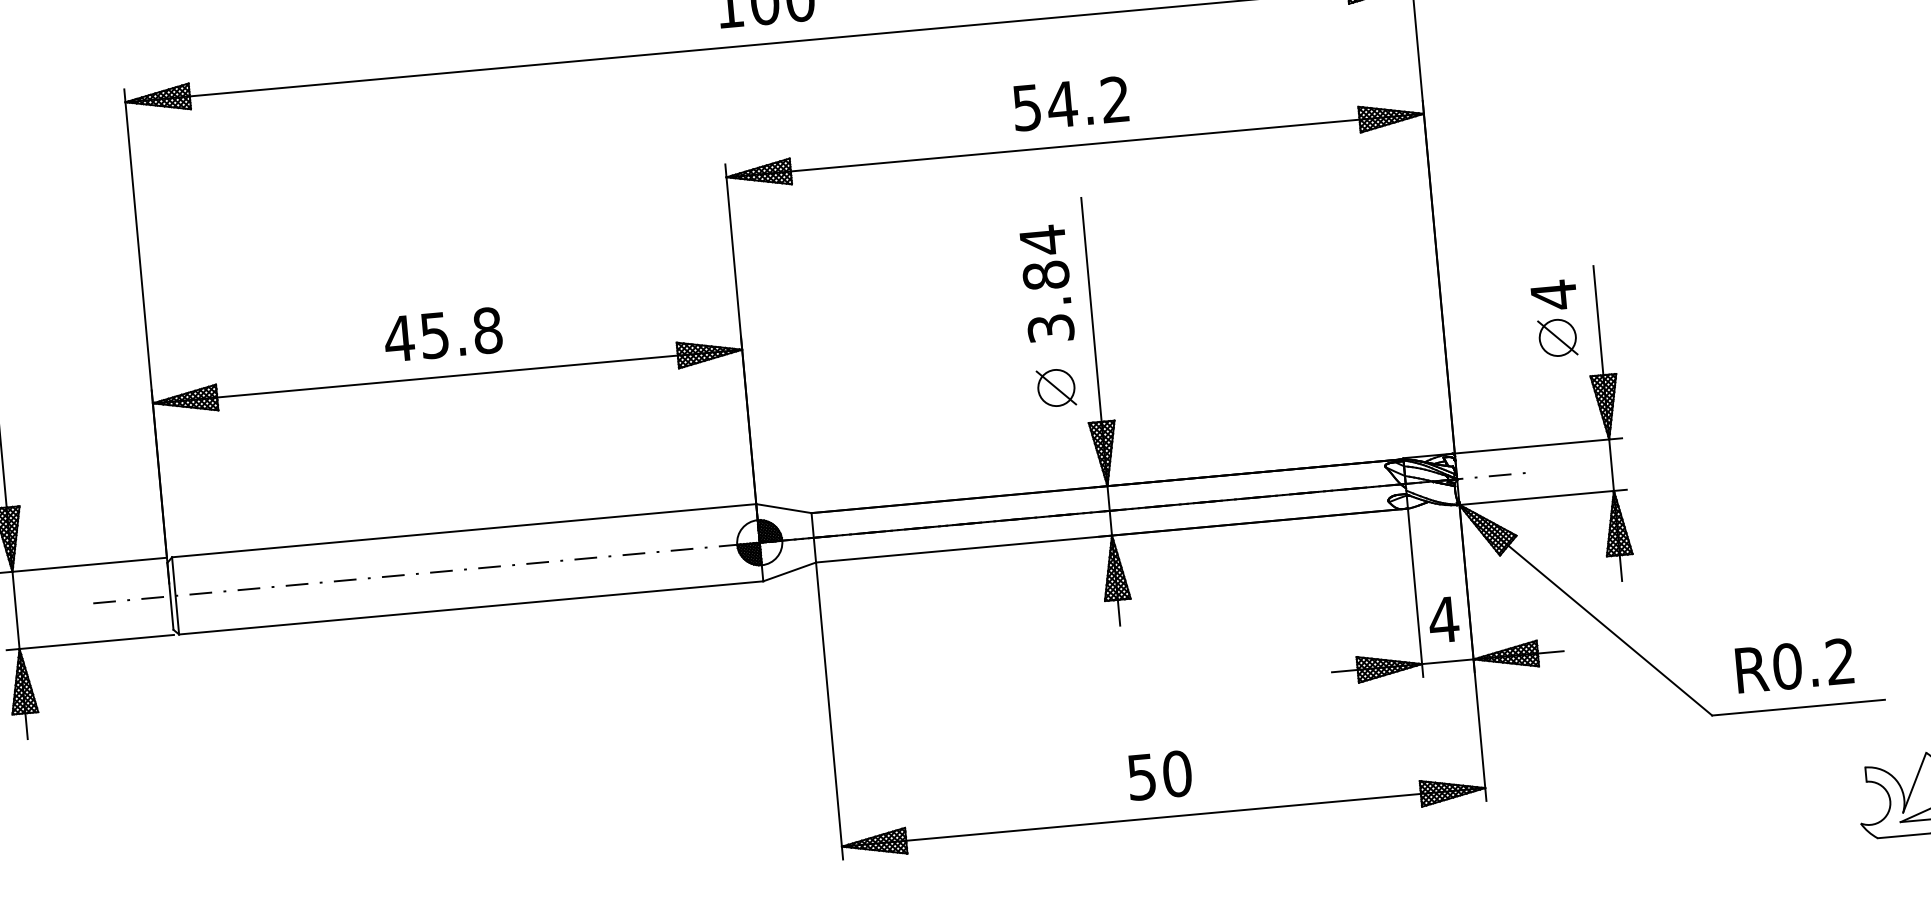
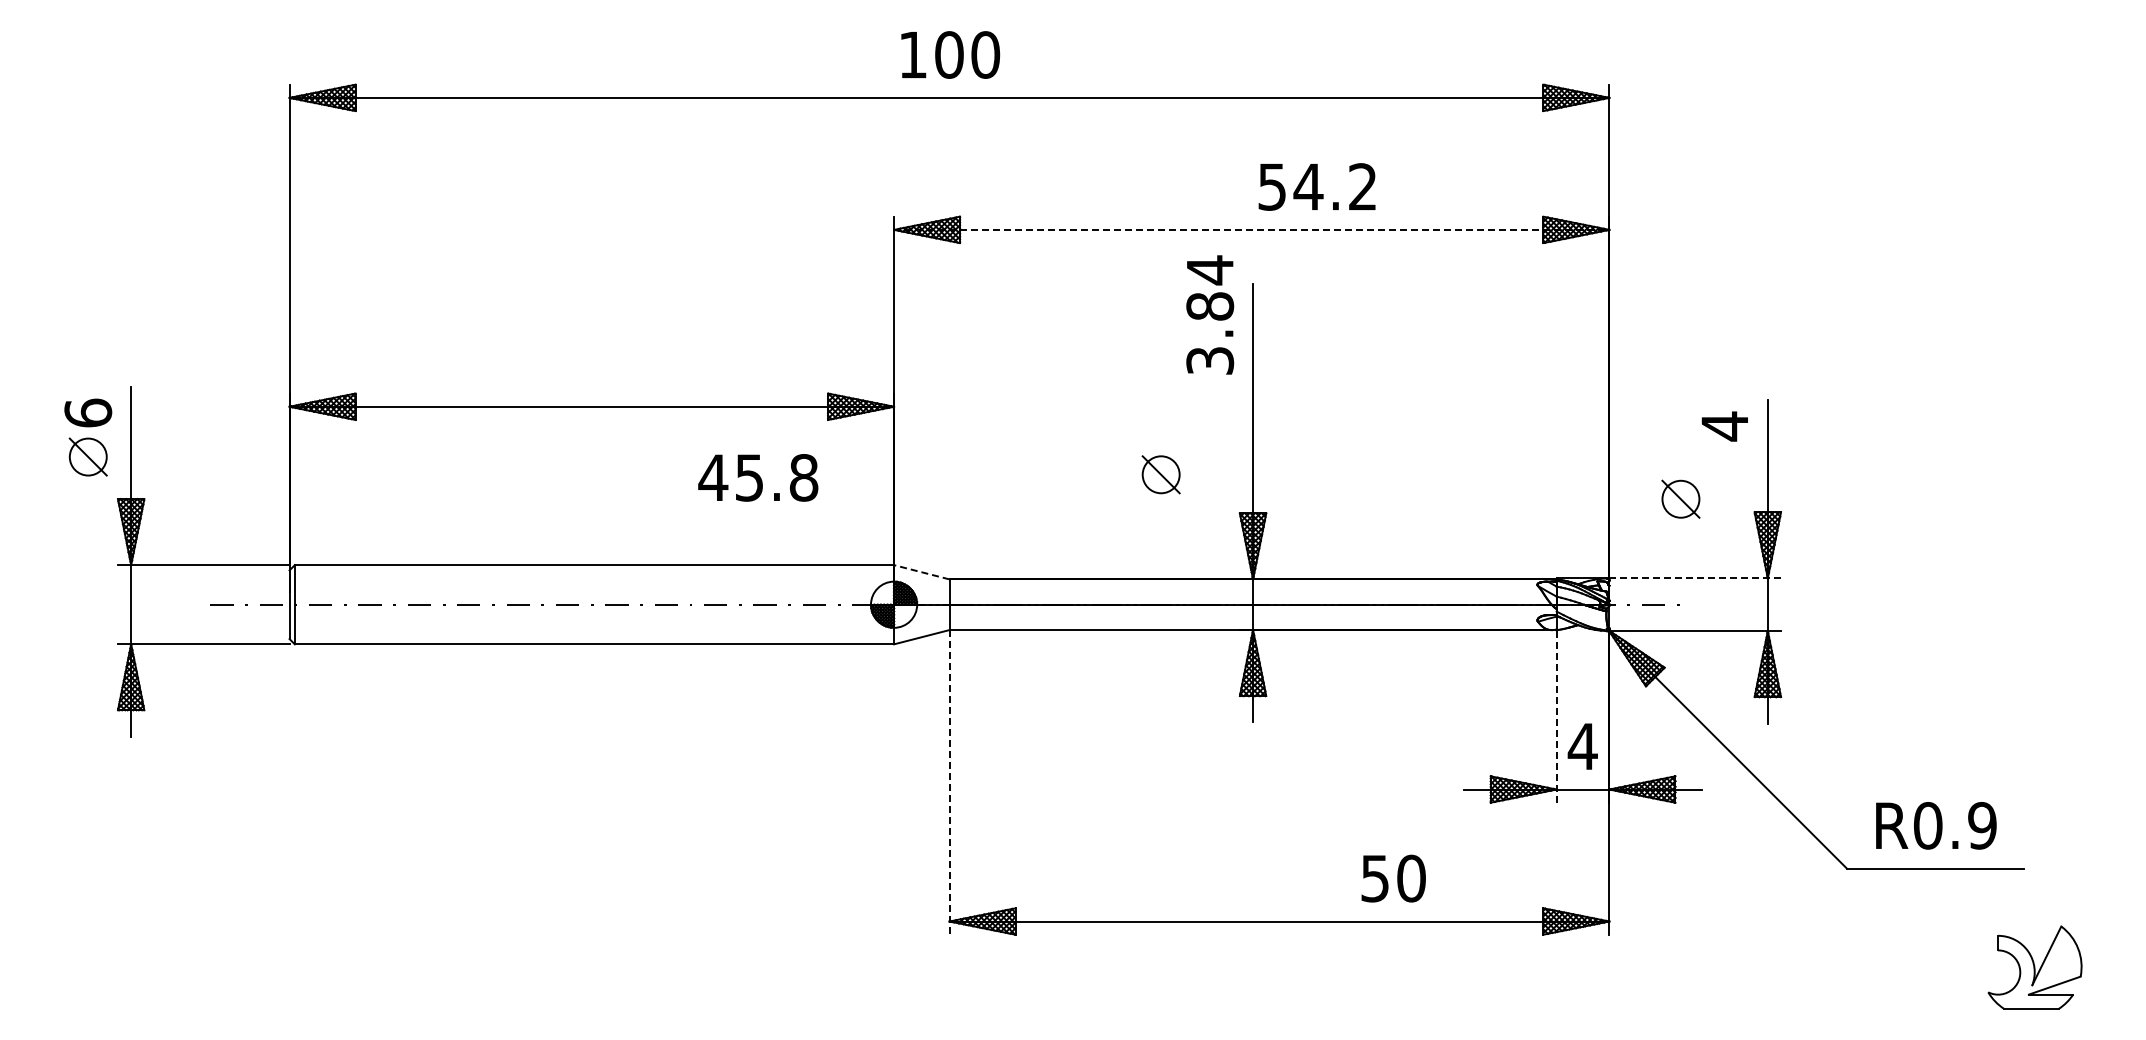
text: (1070, 103) -> (1316, 186), moved
line: (1074, 145) -> (1251, 229), solid -> dashed
text: (1047, 283) -> (1210, 314), moved
text: (443, 334) -> (758, 477), moved
part: (1557, 337) -> (1680, 498), moved
part: (1055, 387) -> (1160, 474), moved
line: (1536, 446) -> (1693, 578), solid -> dashed
line: (783, 508) -> (921, 572), solid -> dashed
line: (1415, 592) -> (1556, 716), solid -> dashed
text: (1840, 661) -> (1982, 825), R0.2 -> R0.9
line: (829, 711) -> (949, 782), solid -> dashed
text: (1159, 775) -> (1393, 878), moved

